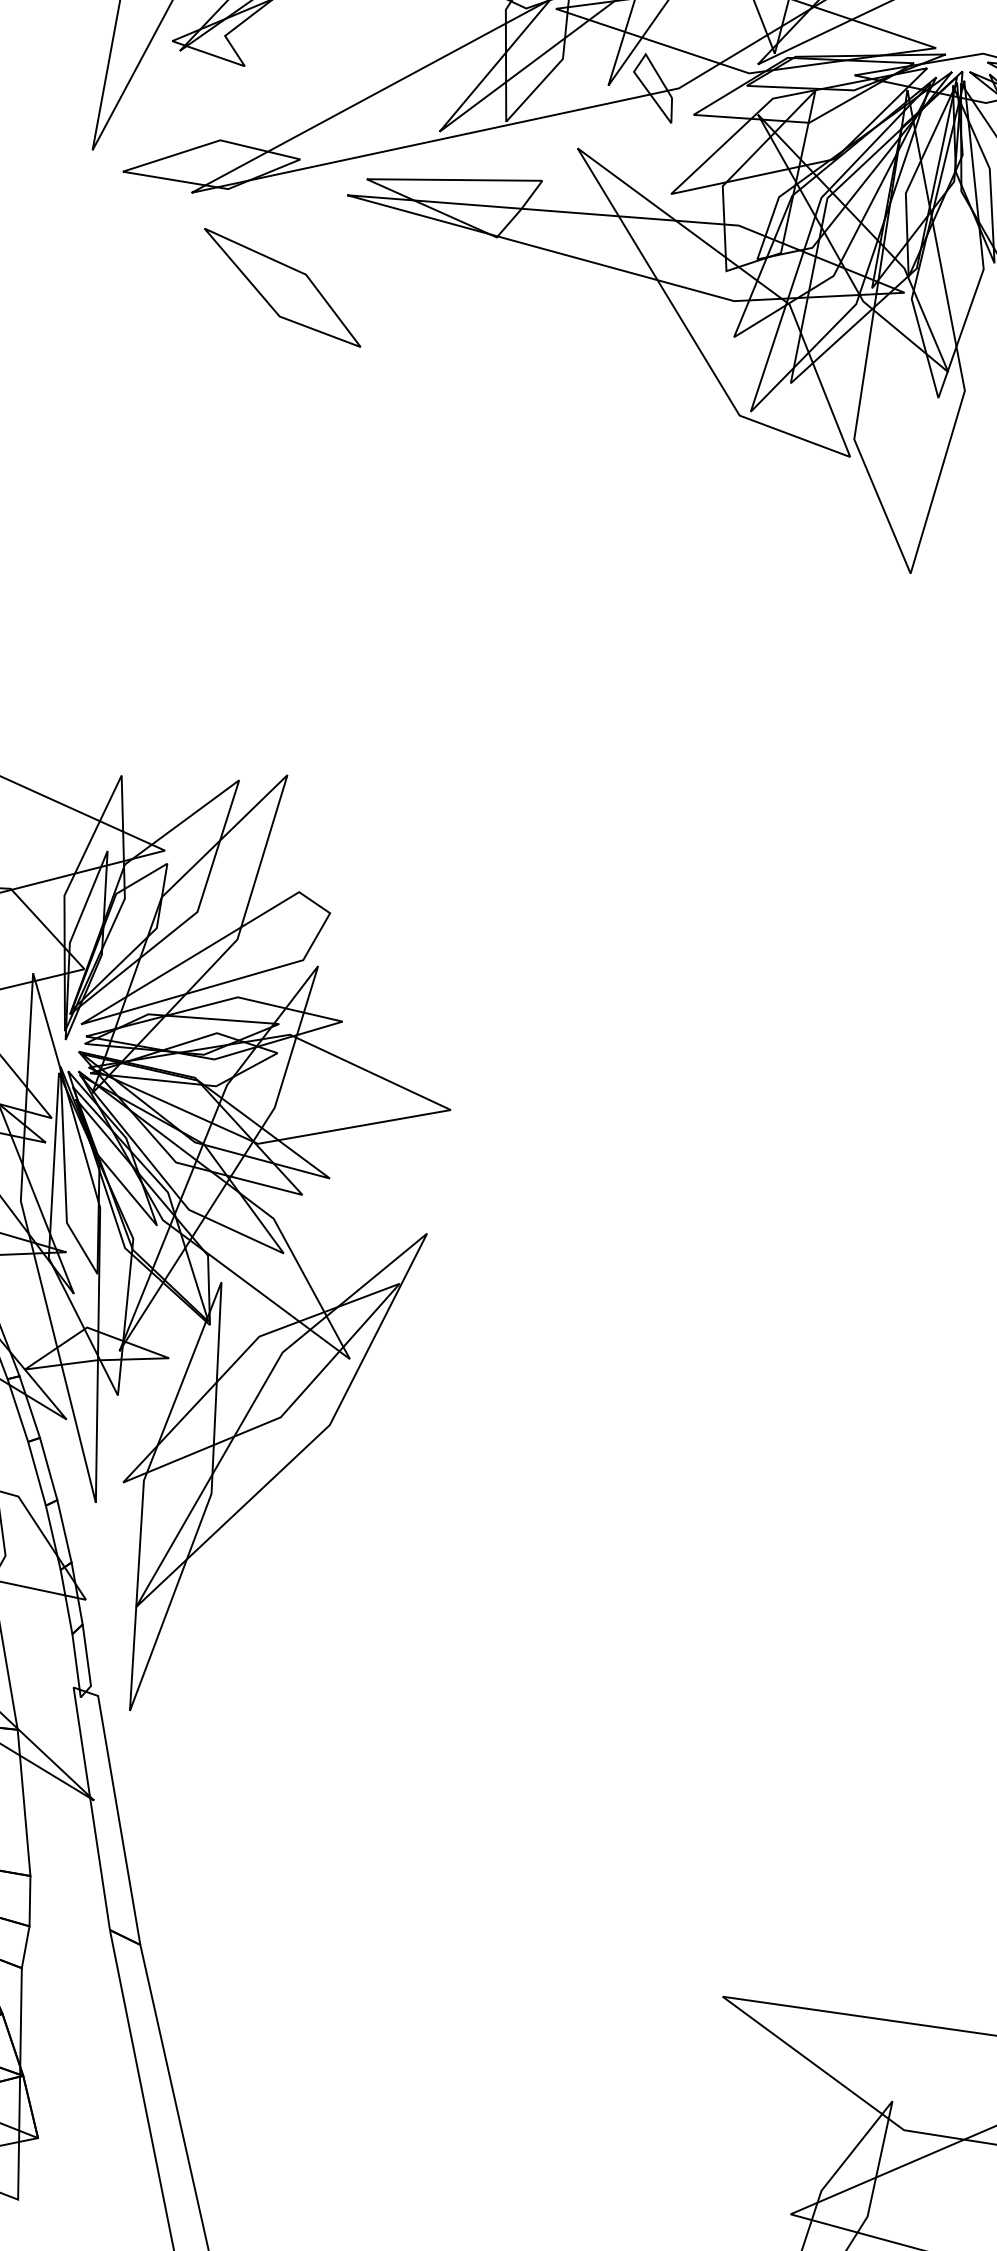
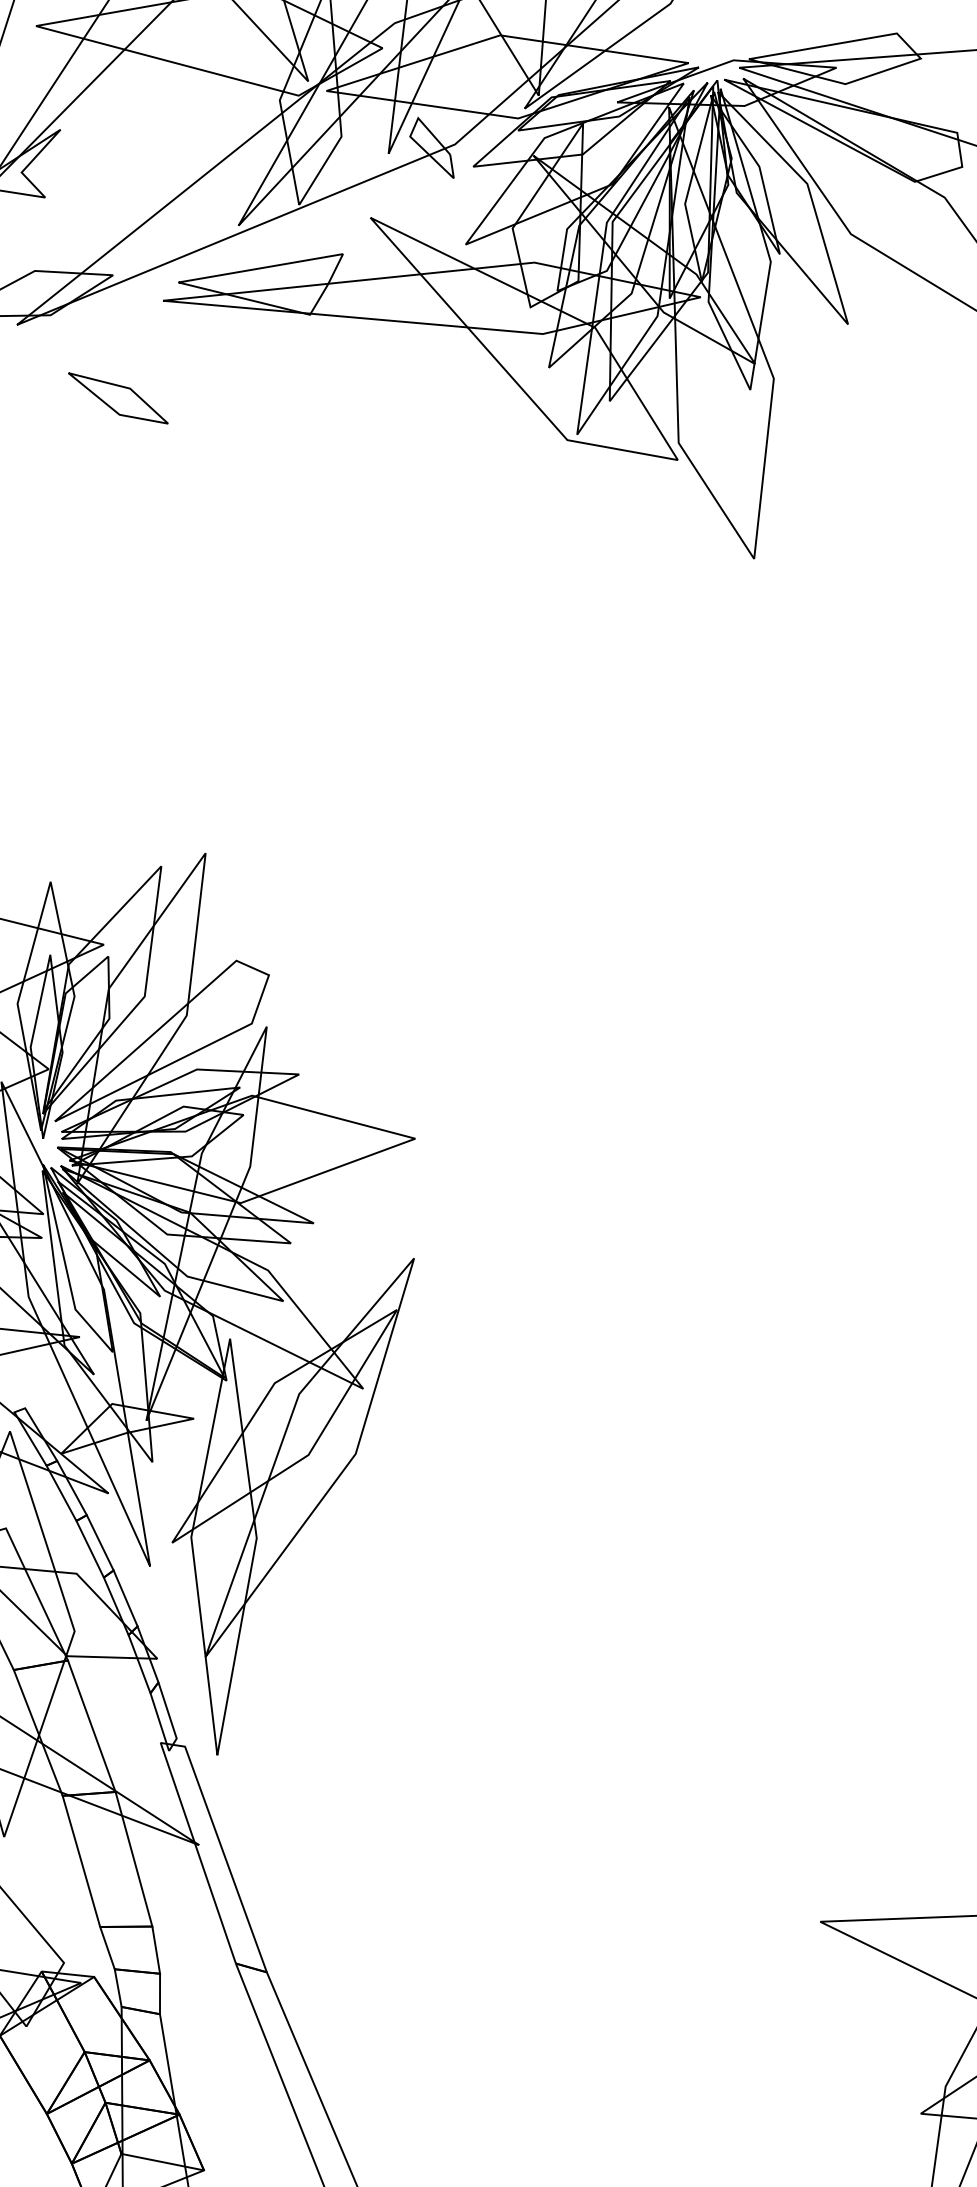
part: (282, 288) -> (118, 398), size x0.6

